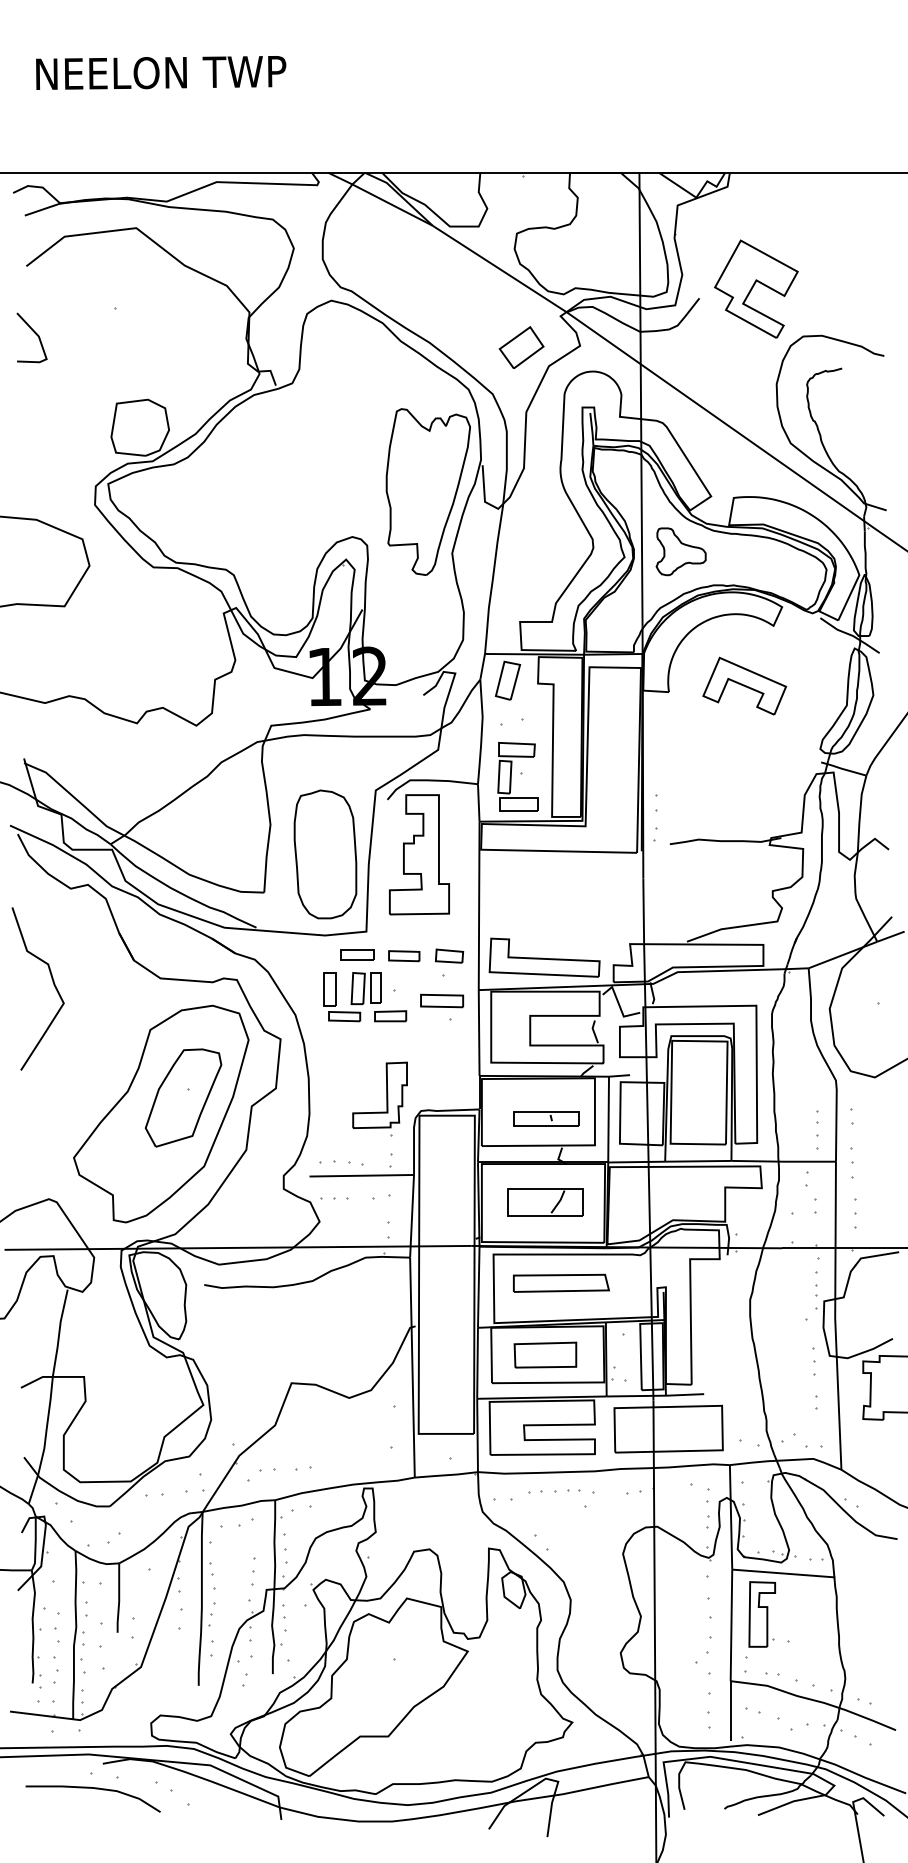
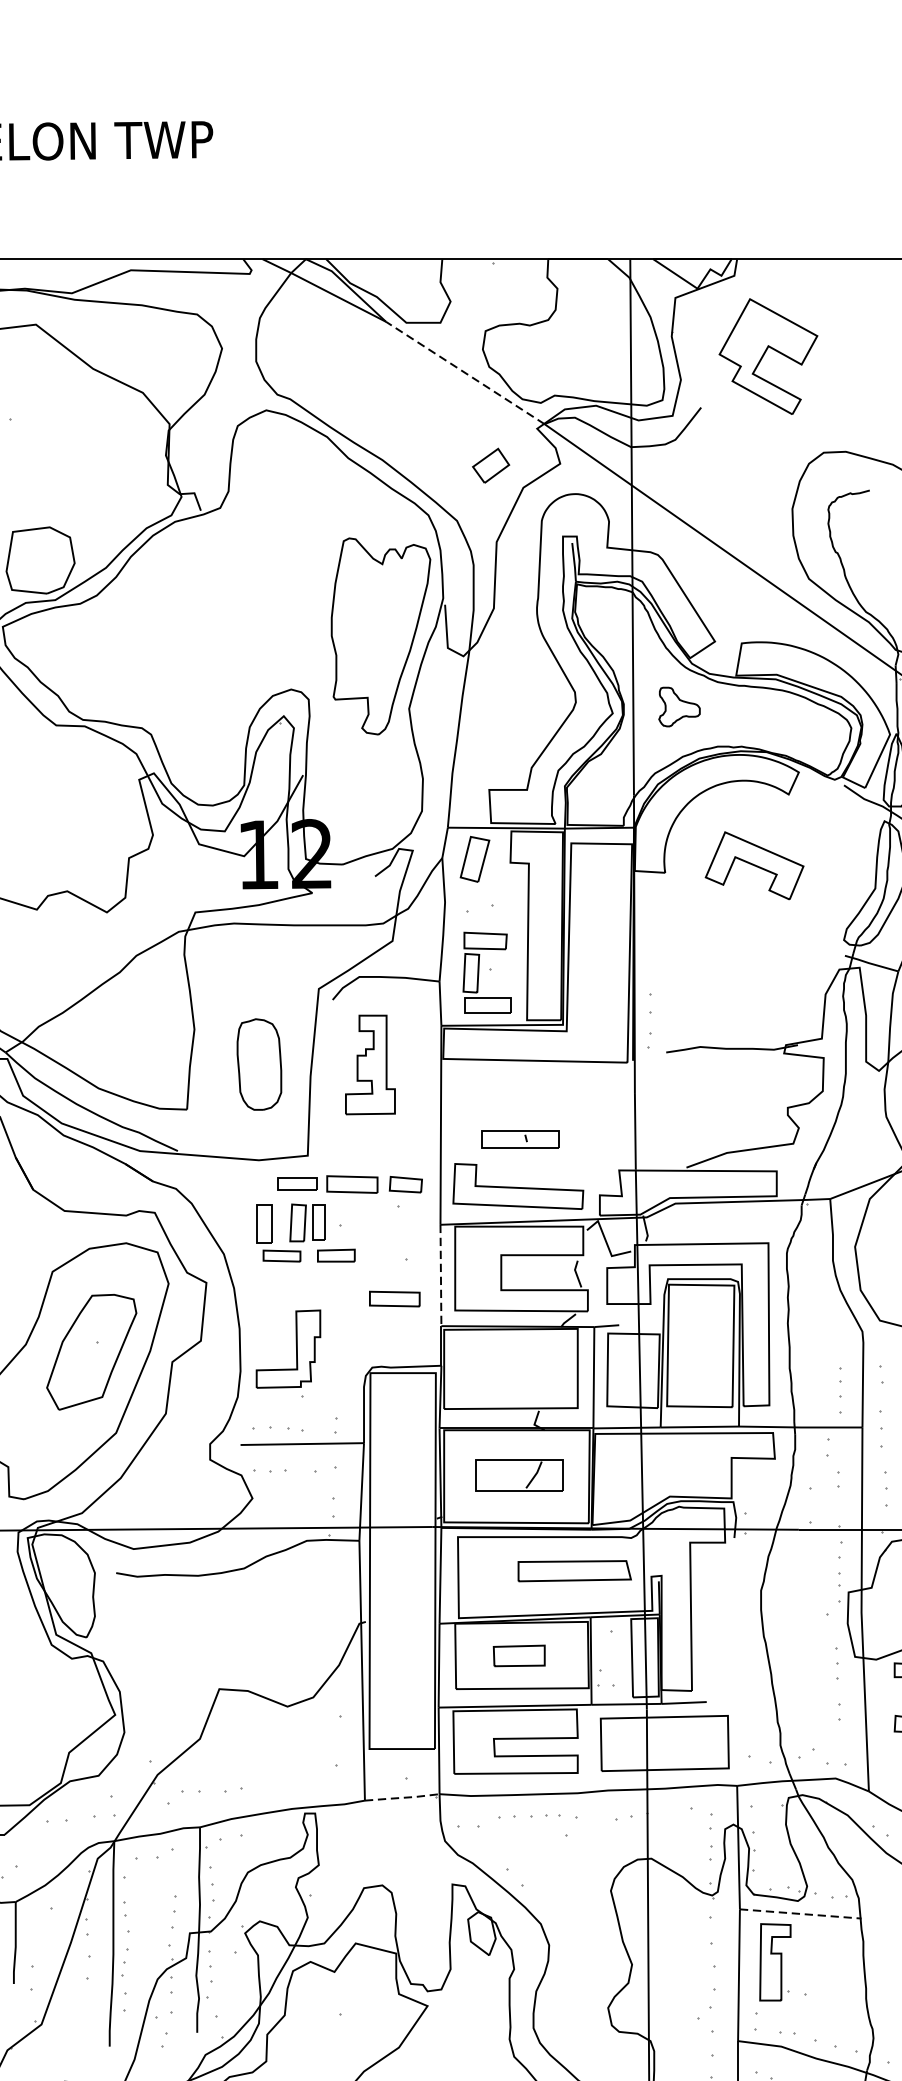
line: (499, 269) -> (464, 373), solid -> dashed
part: (756, 288) -> (768, 355), moved
part: (521, 347) -> (490, 465), size x0.7
part: (680, 551) -> (678, 706), size x0.7
part: (325, 854) -> (259, 1064), size x0.6
part: (419, 854) -> (370, 1064), size x0.7
part: (404, 956) -> (352, 1185), size x1.4
part: (442, 1000) -> (395, 1298), moved
line: (479, 1033) -> (441, 1276), solid -> dashed
part: (386, 1098) -> (296, 1352), moved
part: (546, 1118) -> (520, 1139), moved
part: (561, 1282) -> (574, 1570), moved
part: (545, 1354) -> (519, 1655), size x0.7
line: (446, 1475) -> (402, 1798), solid -> dashed
line: (783, 1573) -> (800, 1913), solid -> dashed

